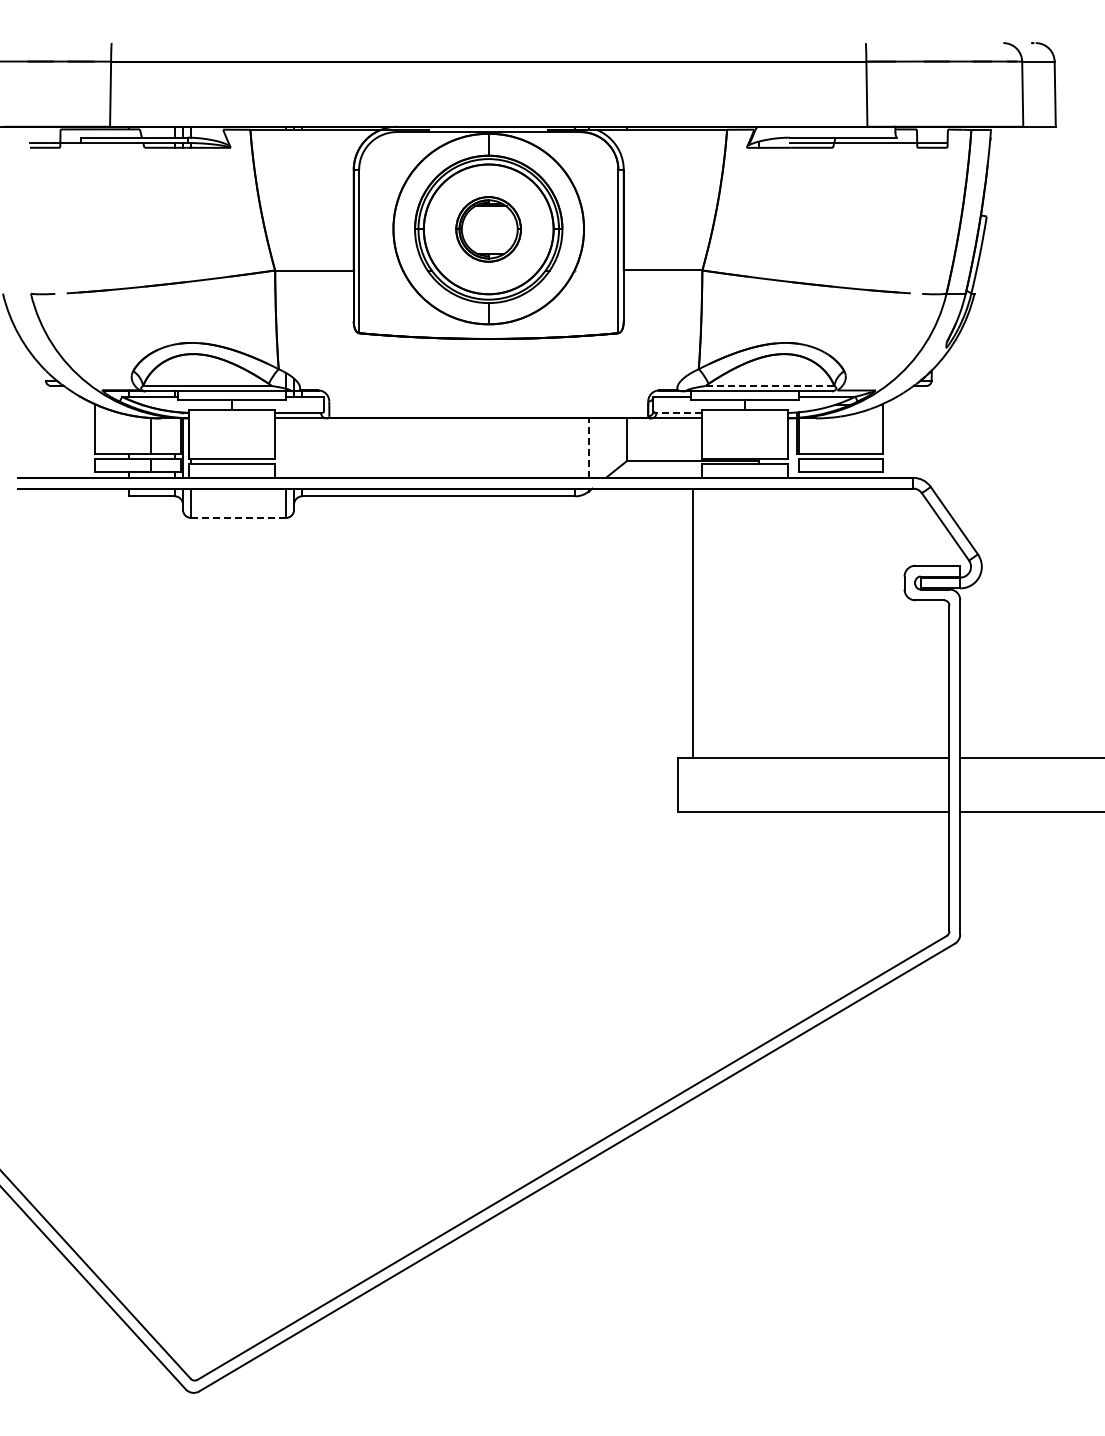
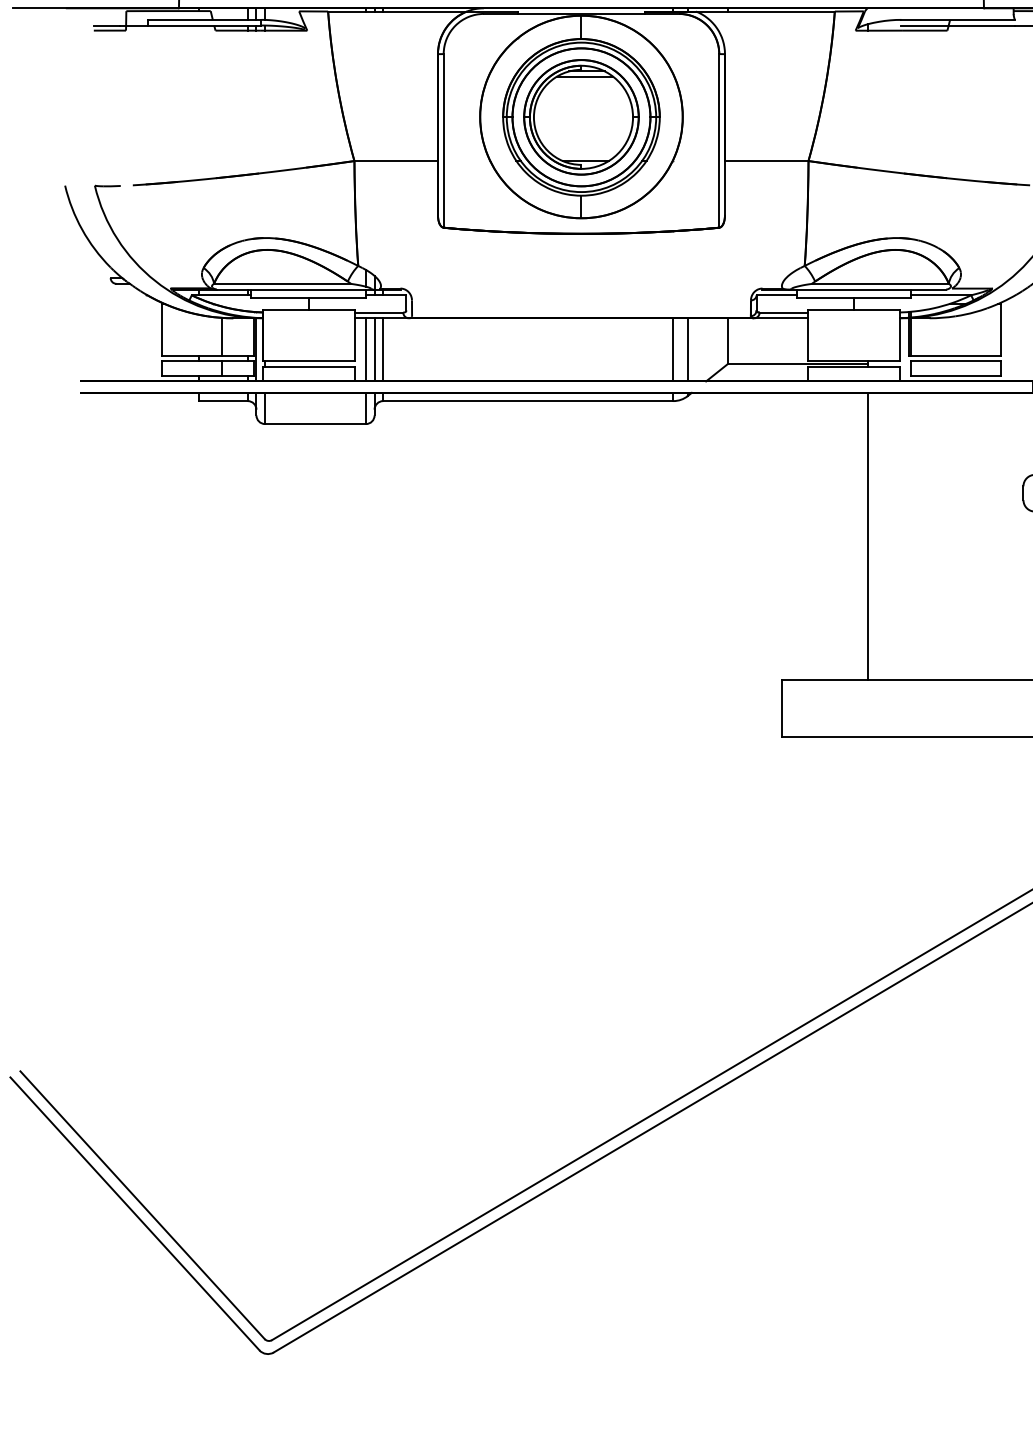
part: (488, 229) -> (581, 117), size x1.67
line: (769, 386) -> (879, 284), dashed -> solid
line: (679, 413) -> (784, 313), dashed -> solid
line: (286, 447) -> (366, 349), added
line: (294, 447) -> (375, 349), added
line: (302, 447) -> (383, 349), added
line: (575, 447) -> (673, 349), added
line: (588, 448) -> (687, 350), dashed -> solid
line: (239, 517) -> (316, 423), dashed -> solid
line: (692, 623) -> (868, 536), moved

